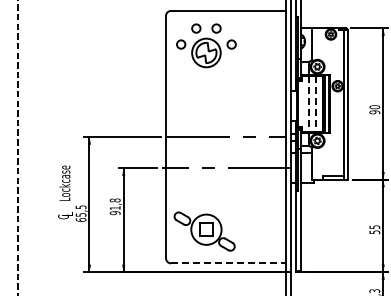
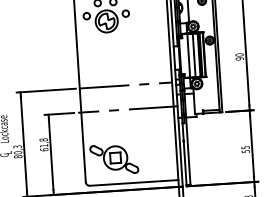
line: (309, 104) -> (188, 56), dashed -> solid
line: (316, 104) -> (194, 55), dashed -> solid
text: (80, 213) -> (17, 151), 65,5 -> 80,3
text: (114, 213) -> (43, 150), 91,8 -> 61,8
line: (228, 263) -> (134, 182), dashed -> solid

